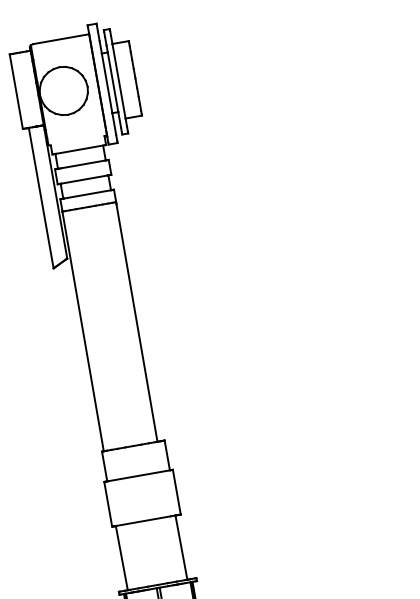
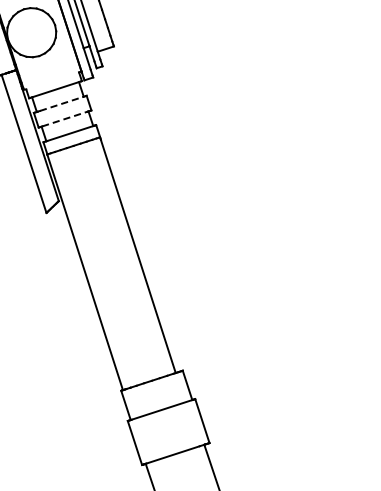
line: (83, 164) -> (61, 103), solid -> dashed
line: (84, 179) -> (65, 118), solid -> dashed

